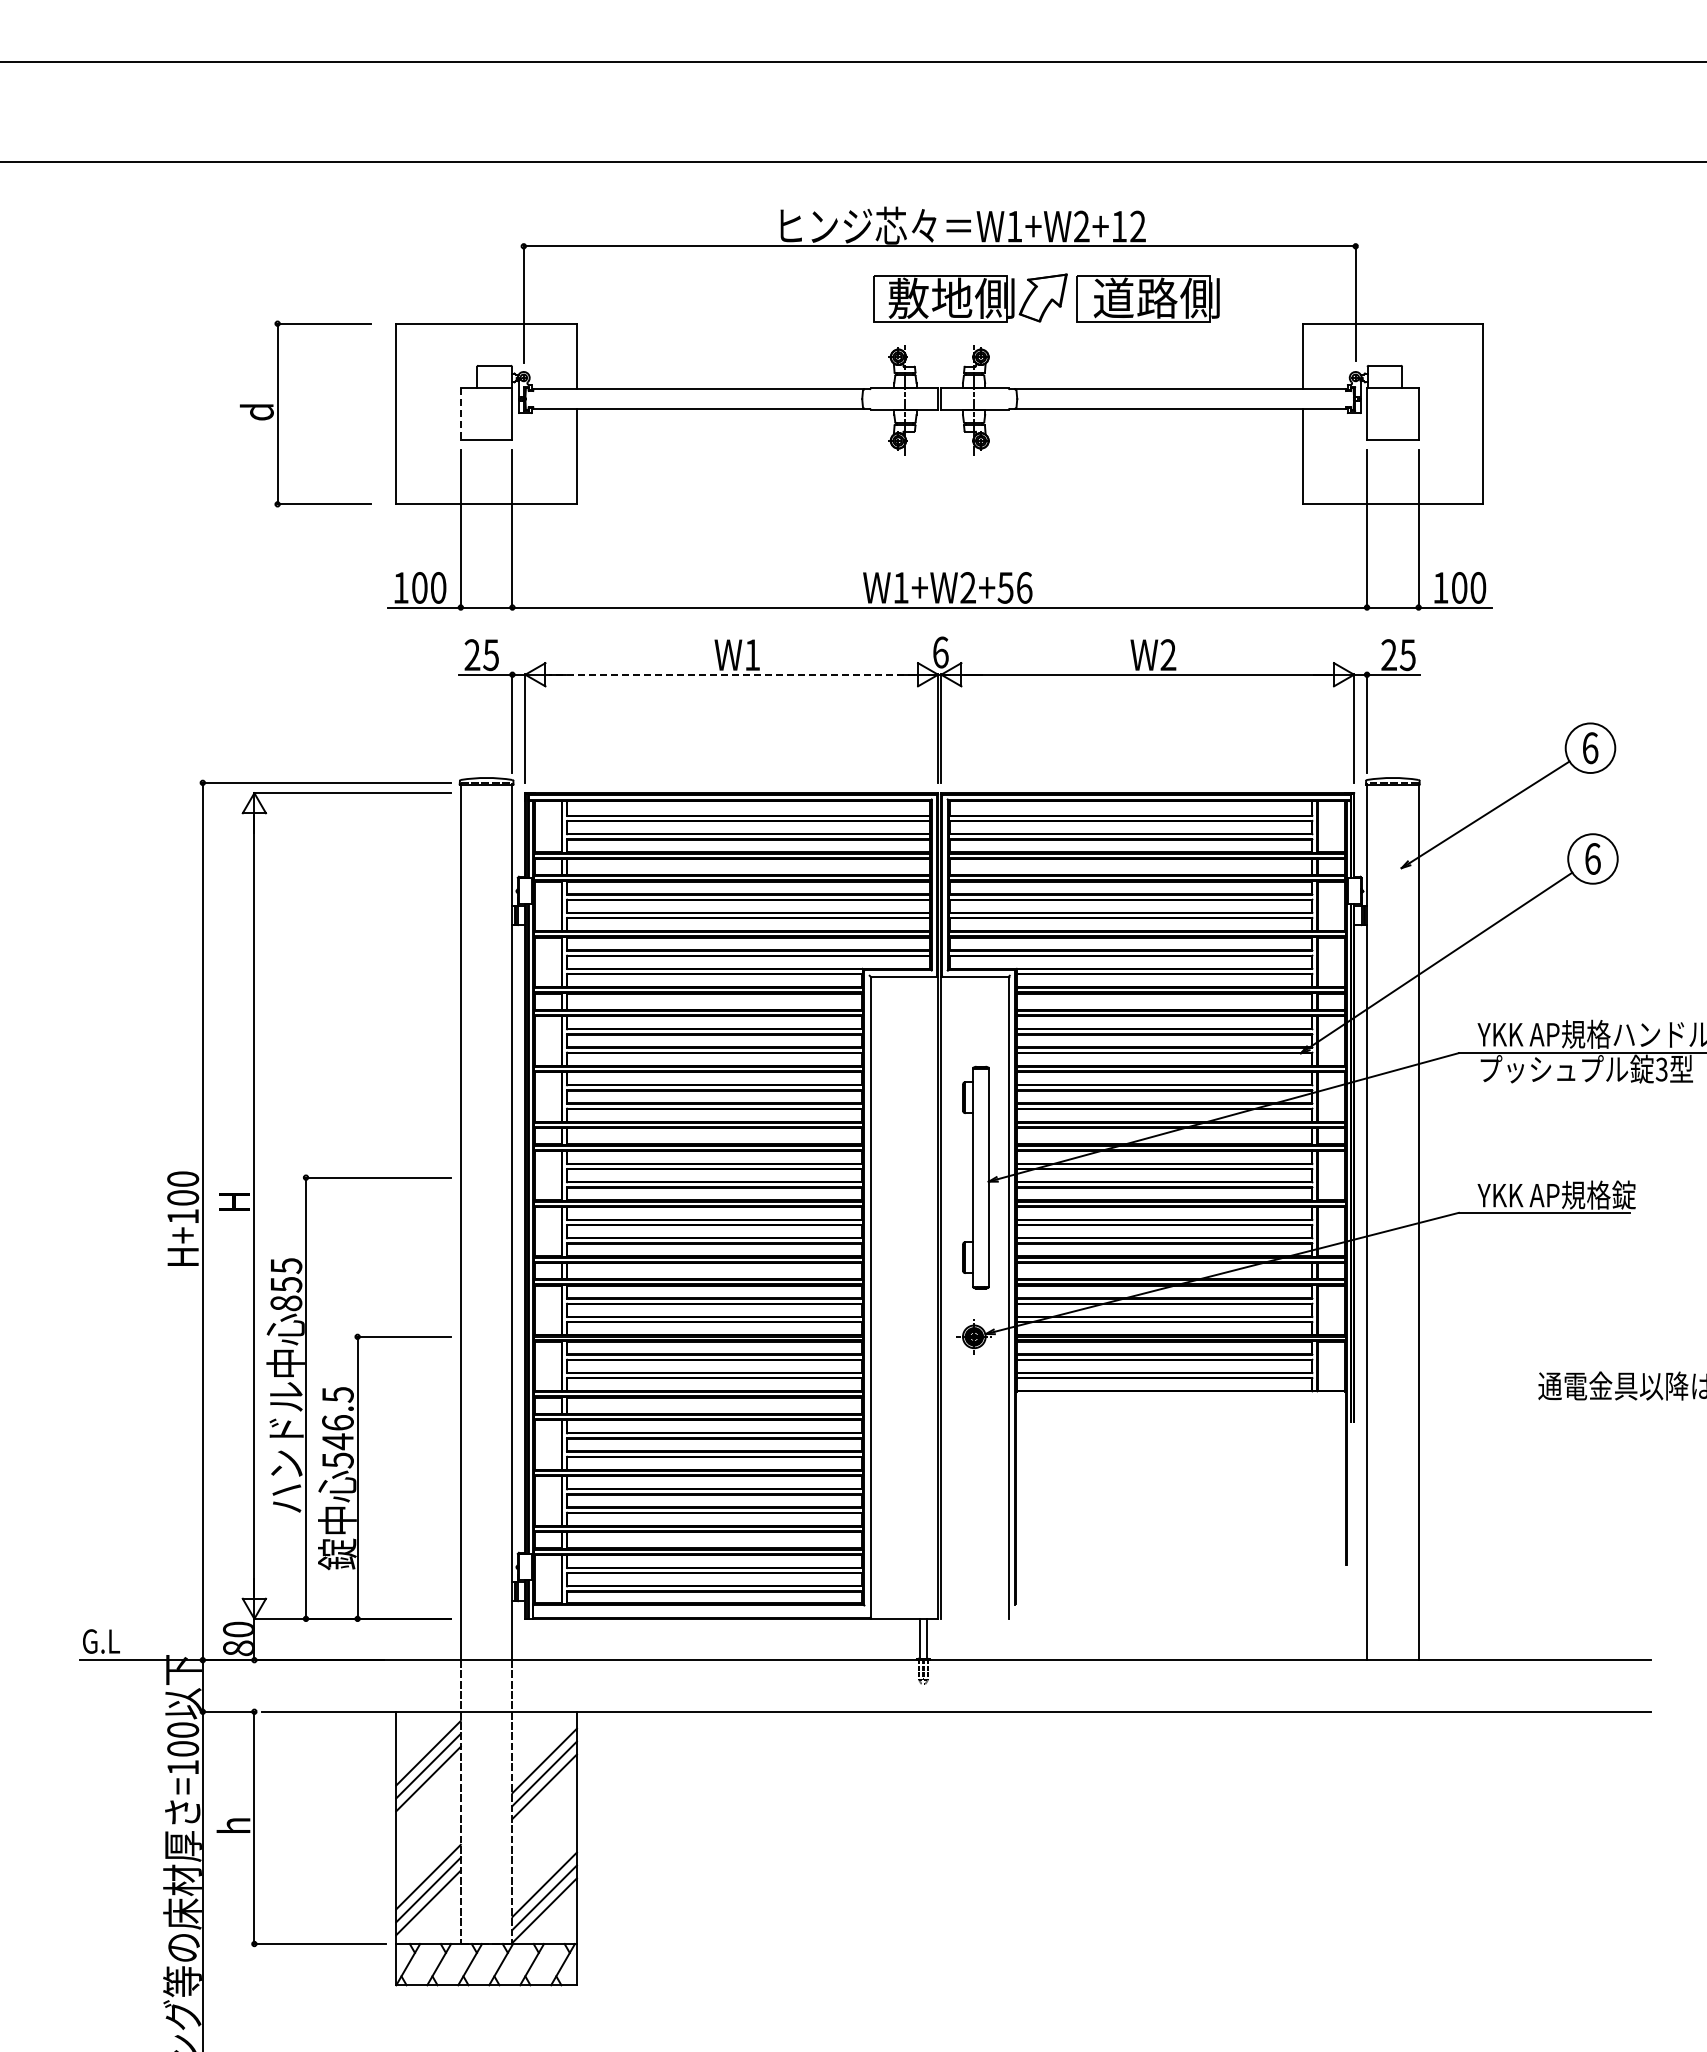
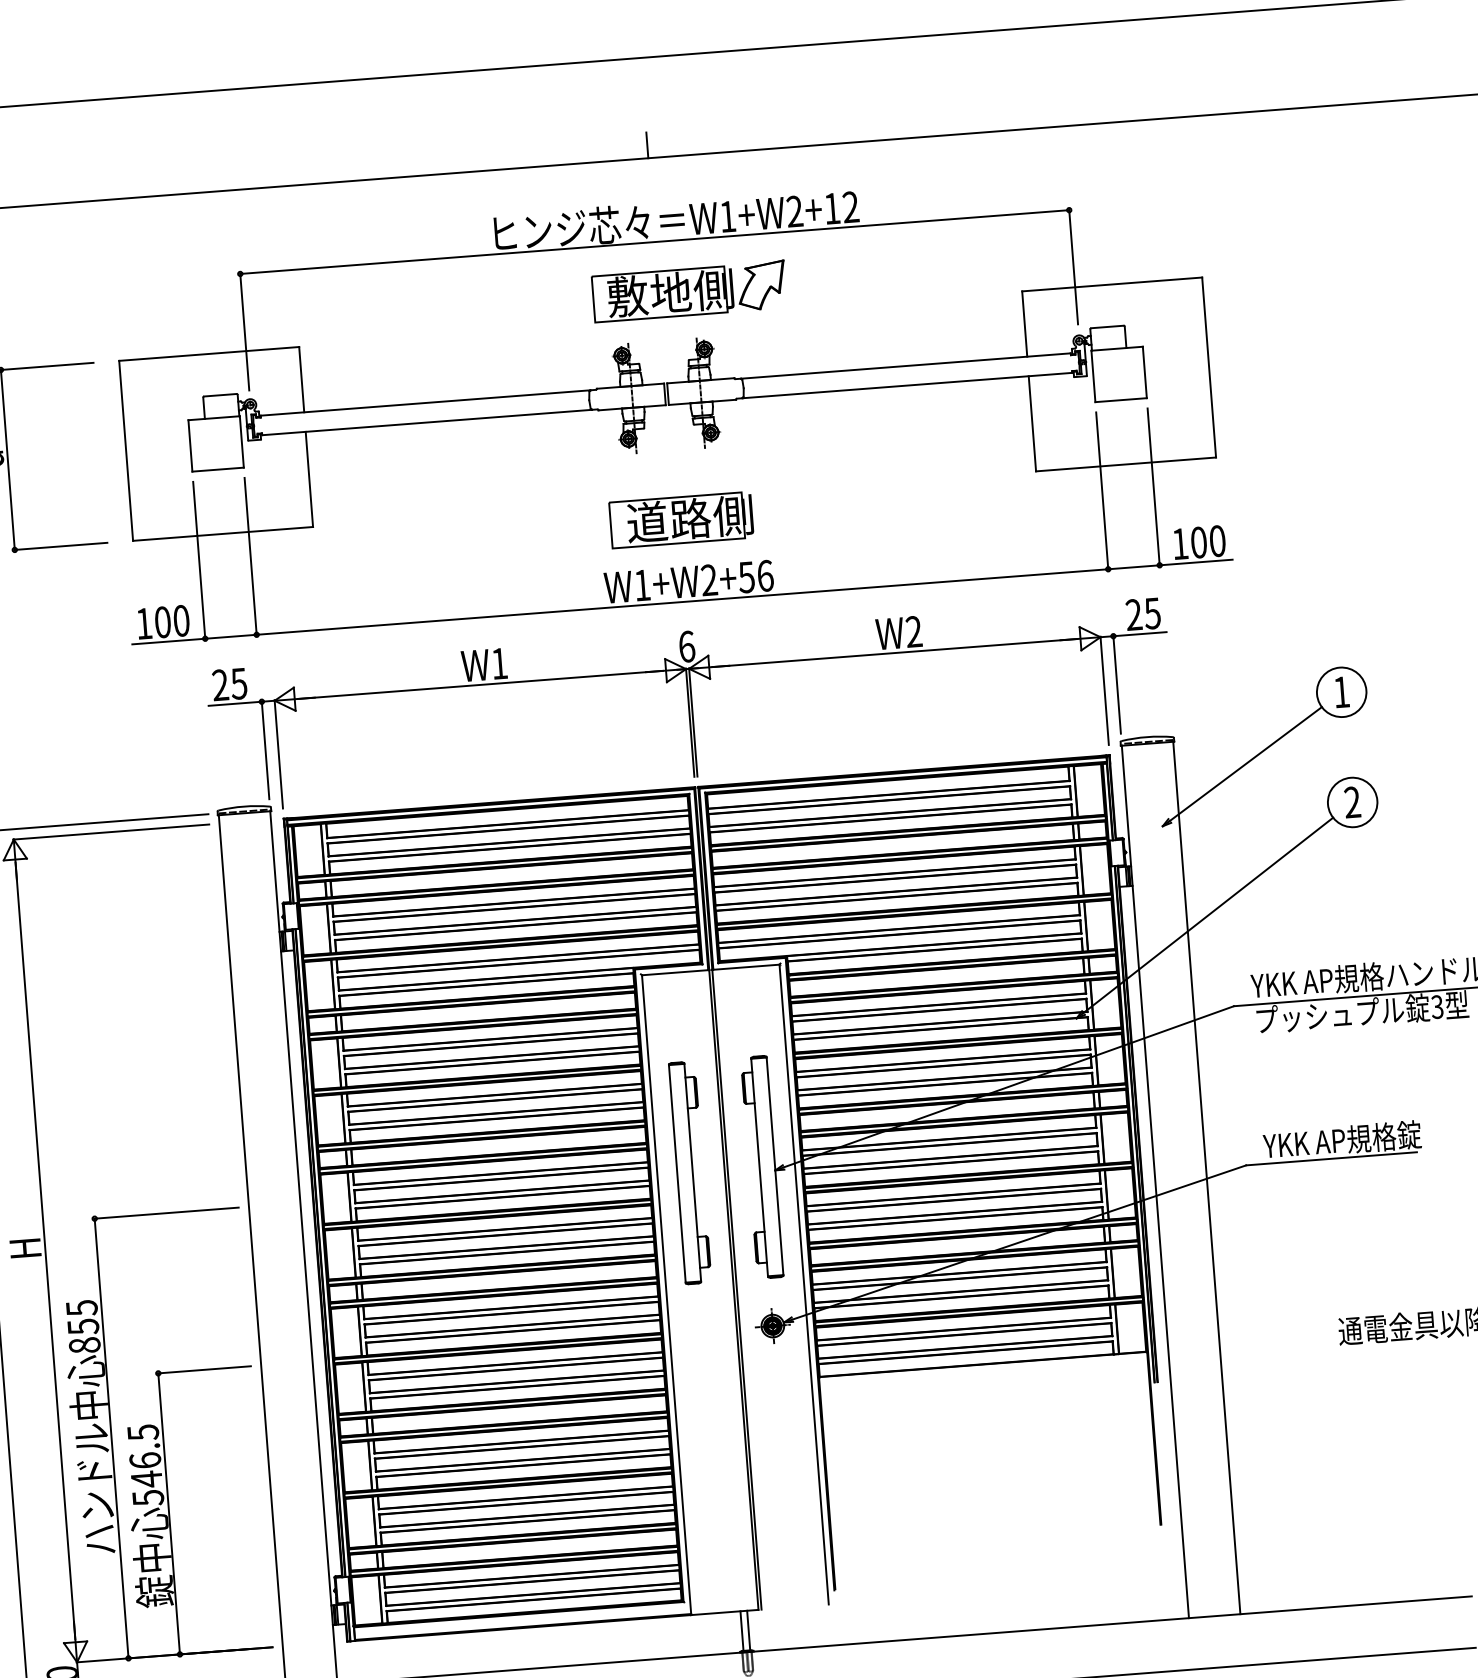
line: (939, 149) -> (647, 145), added
part: (1147, 298) -> (680, 519), moved
line: (460, 414) -> (190, 446), dashed -> solid
line: (731, 674) -> (480, 684), dashed -> solid
text: (1590, 748) -> (1341, 692), 6 -> 1
text: (1592, 858) -> (1352, 802), 6 -> 2
part: (903, 1177) -> (690, 1172), added

